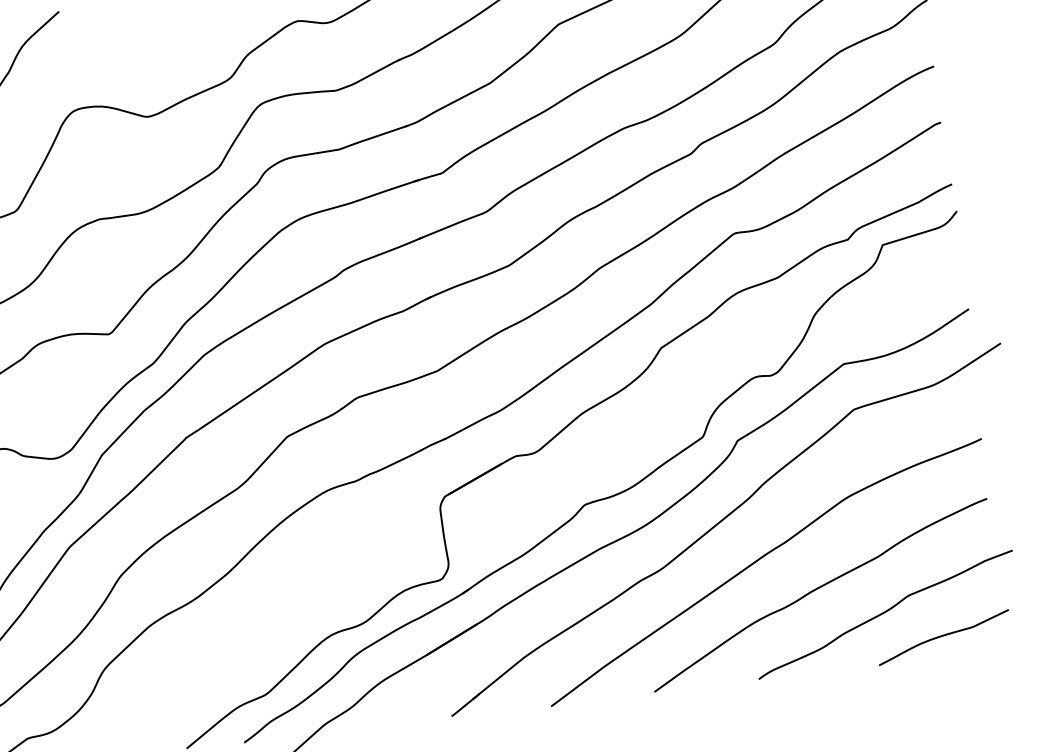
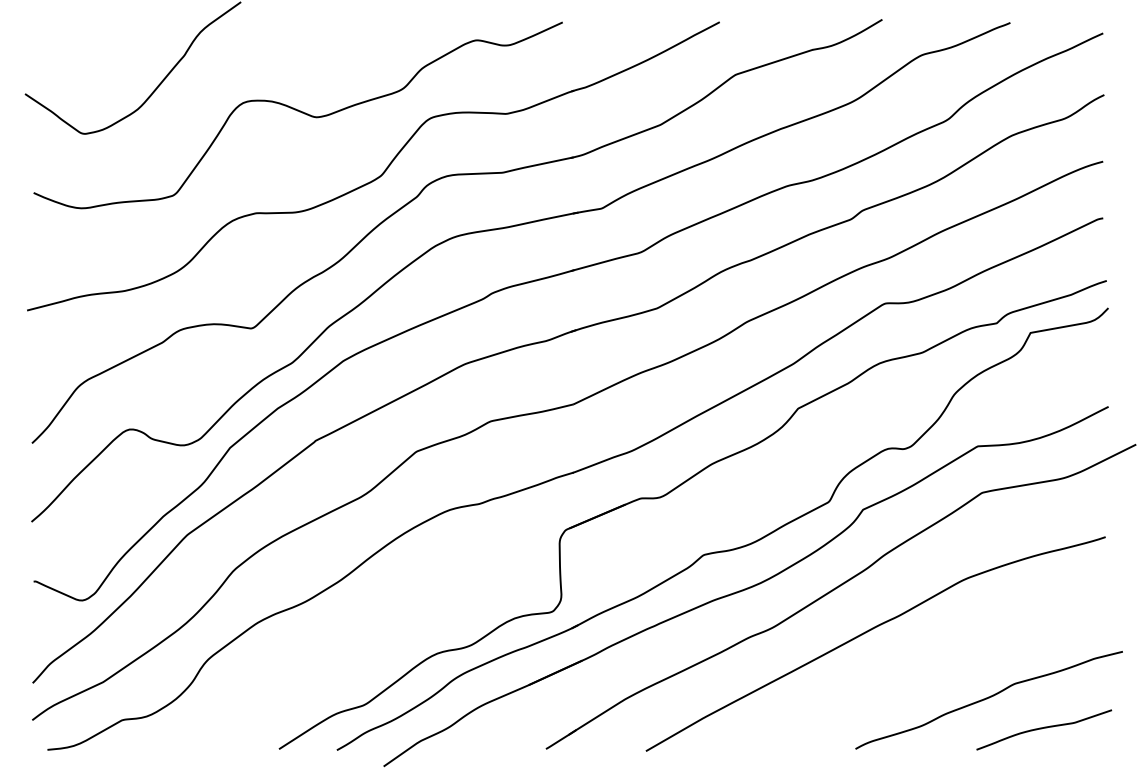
curve: (817, 590) -> (924, 667), removed

